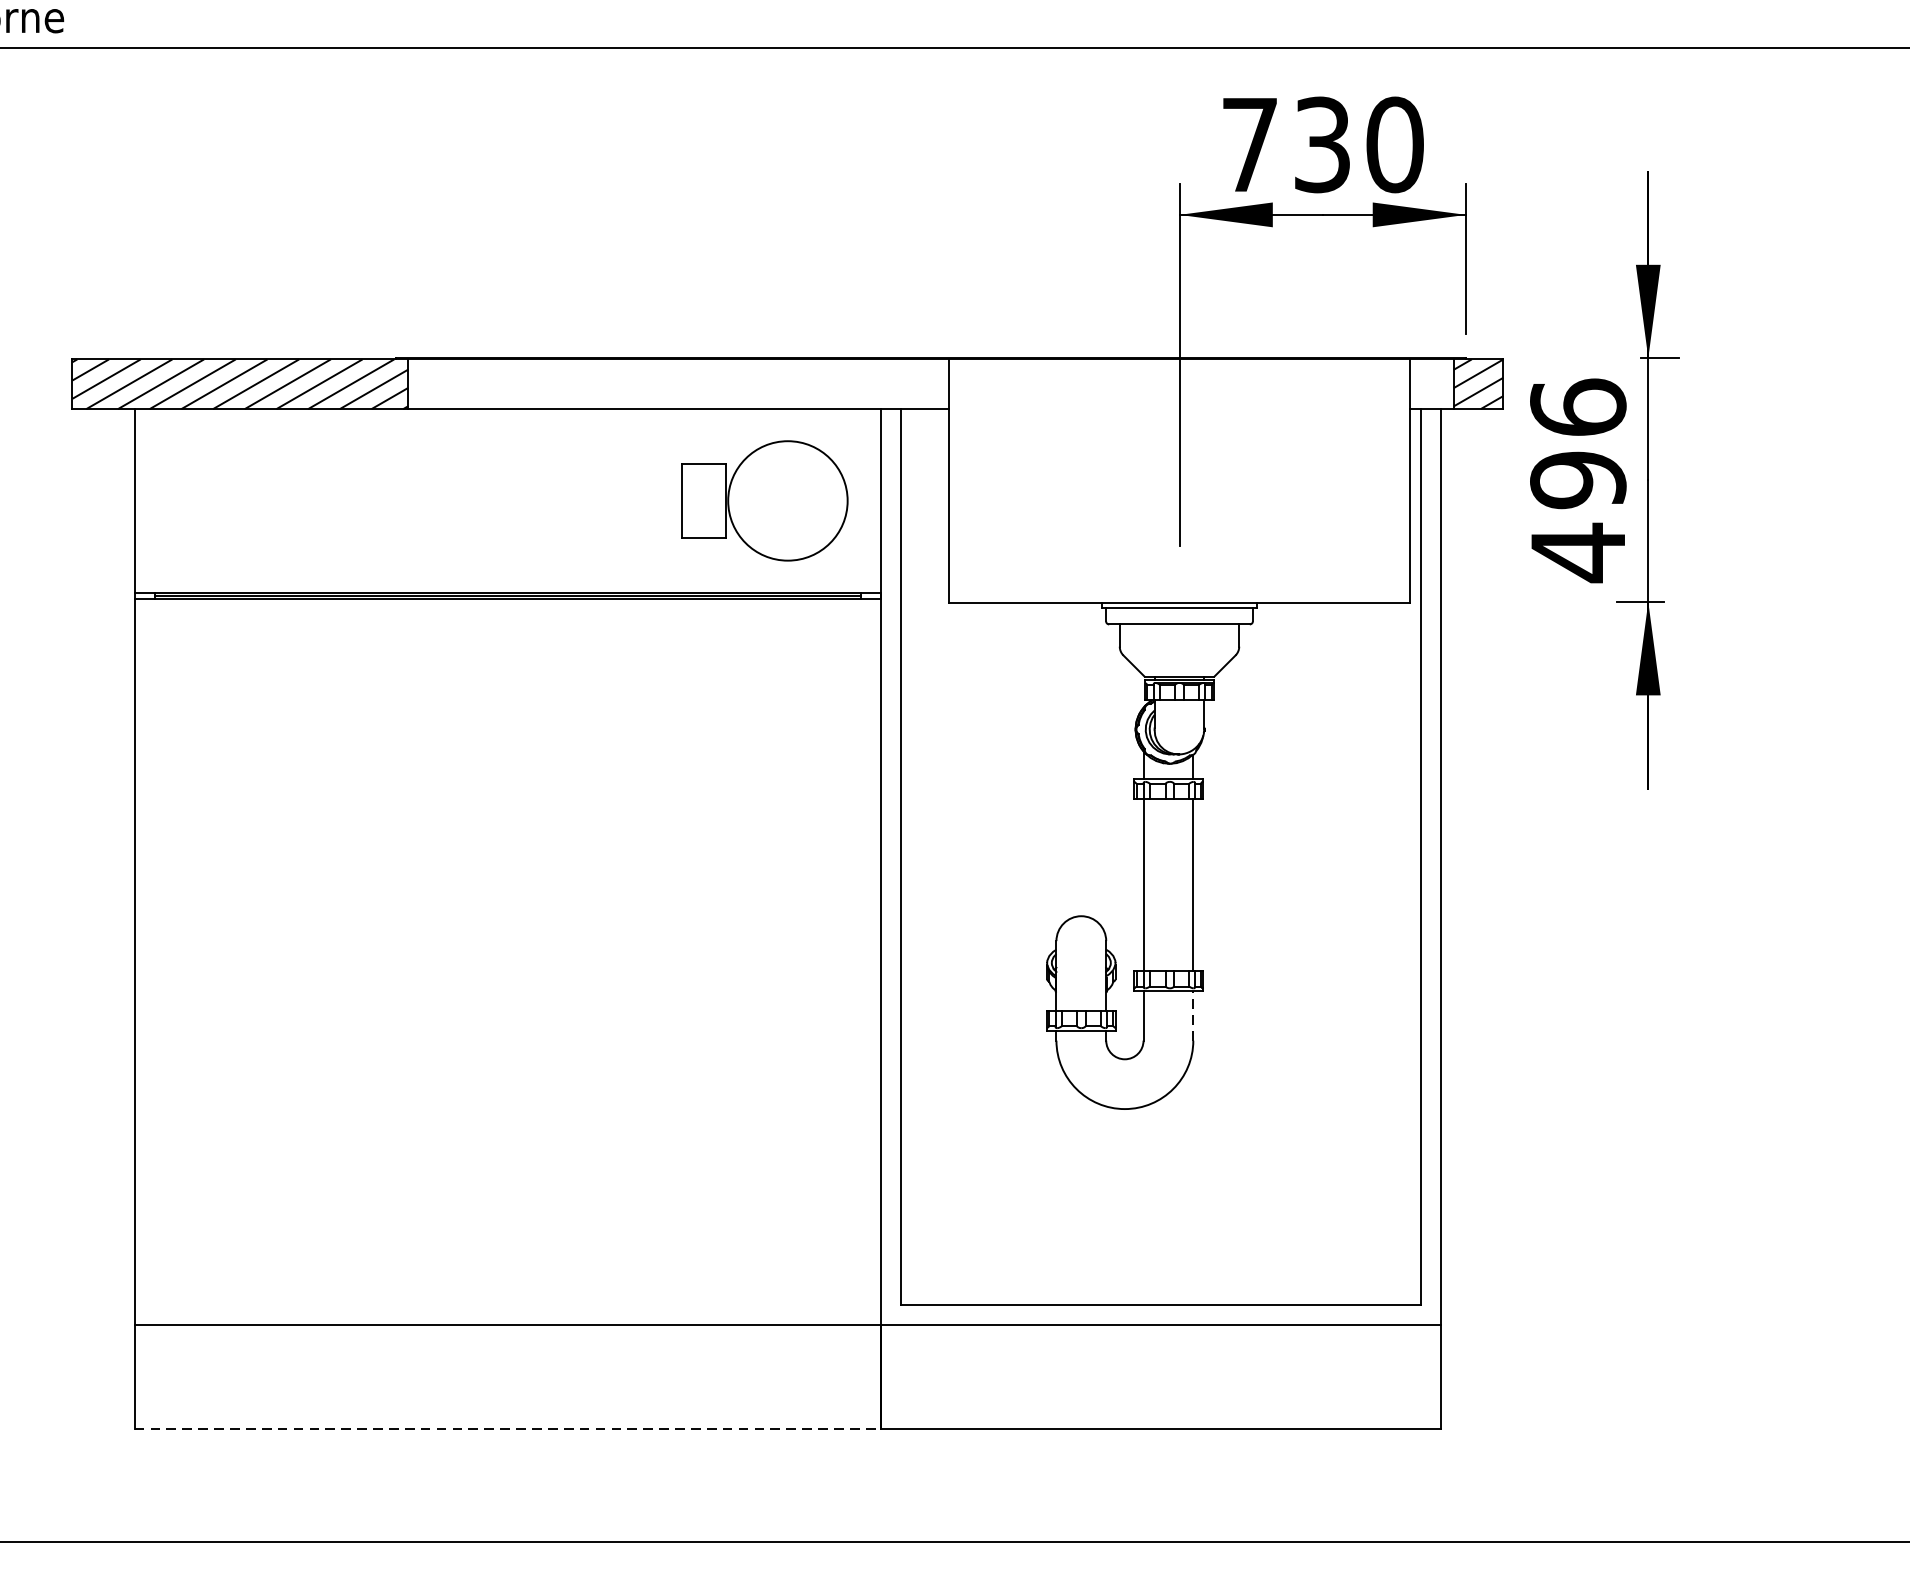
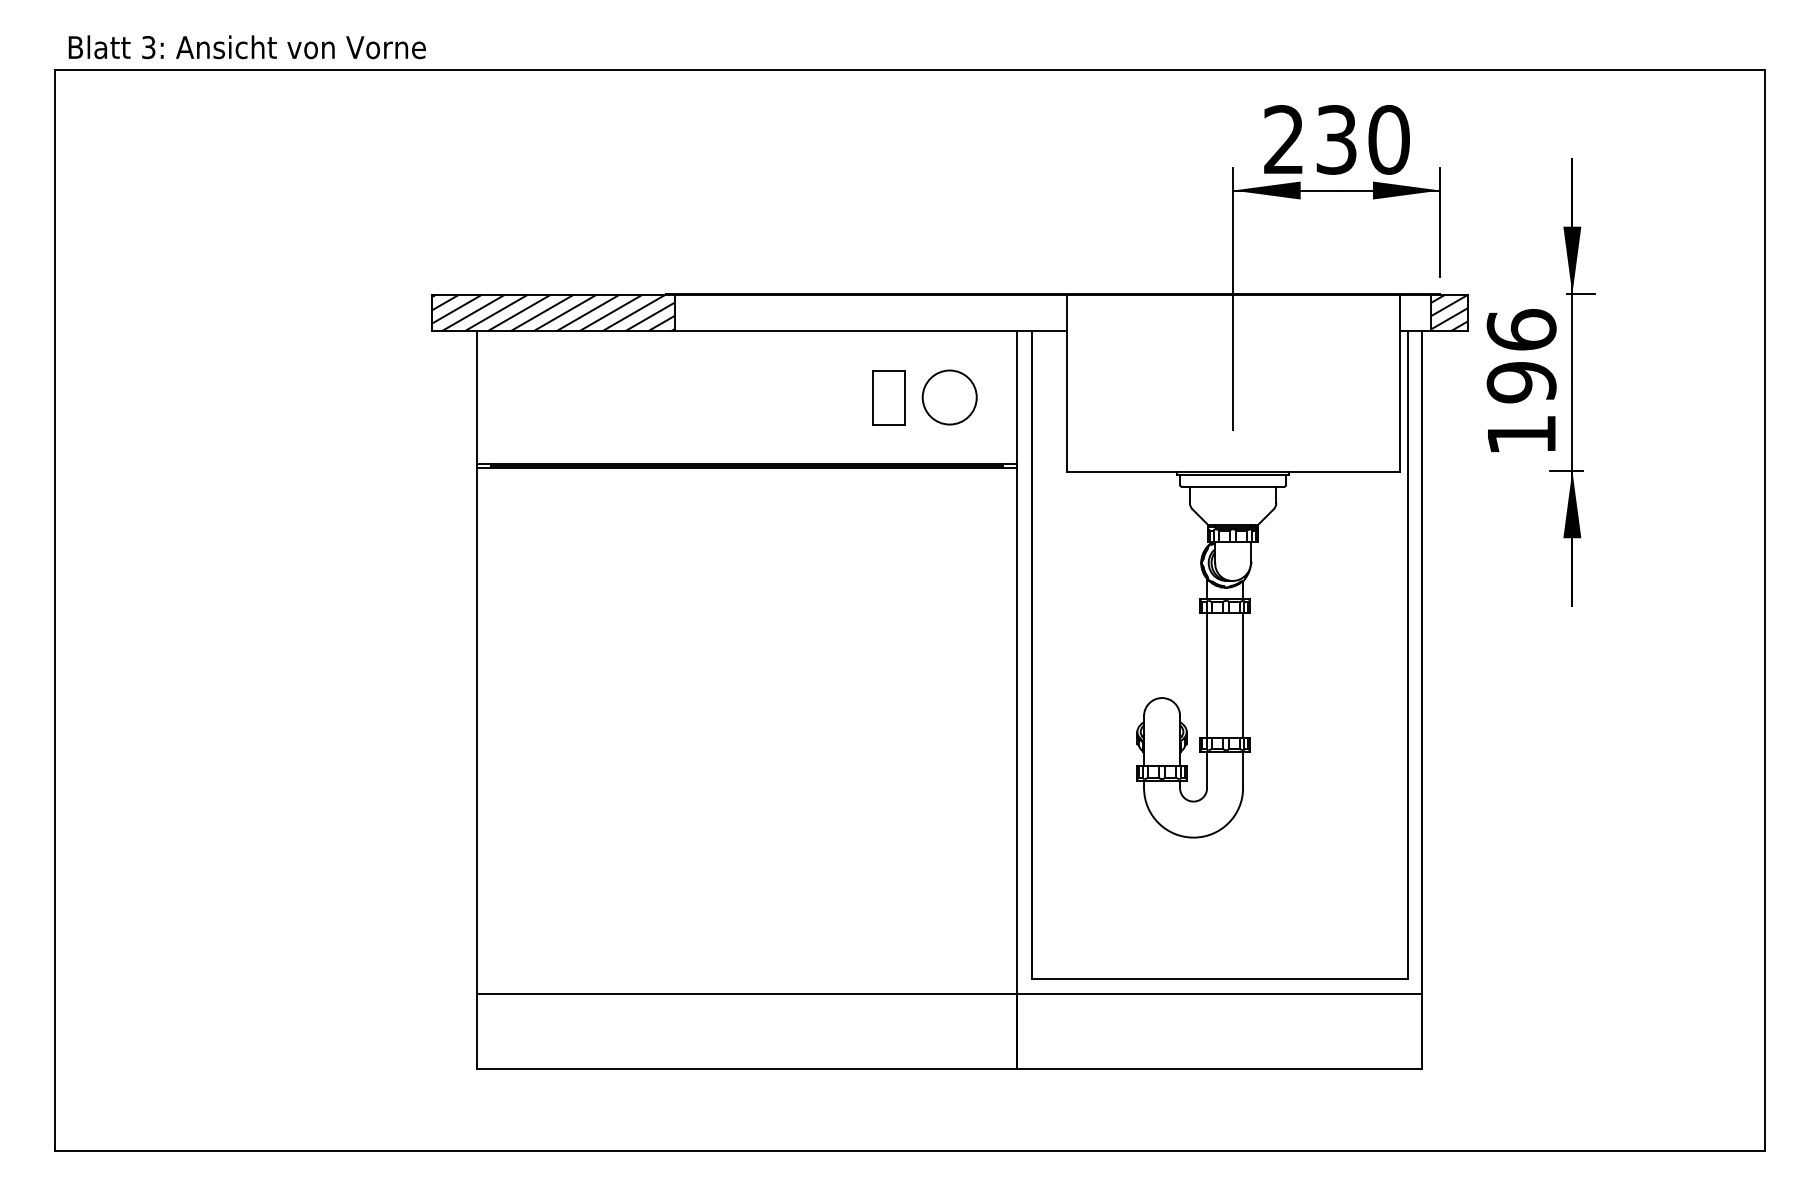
text: (1249, 144) -> (1283, 139), 730 -> 230
circle: (787, 500) -> (949, 397), size x0.62
text: (1578, 553) -> (1521, 435), 496 -> 196
line: (1193, 1014) -> (1243, 769), dashed -> solid
line: (508, 1429) -> (747, 1069), dashed -> solid

